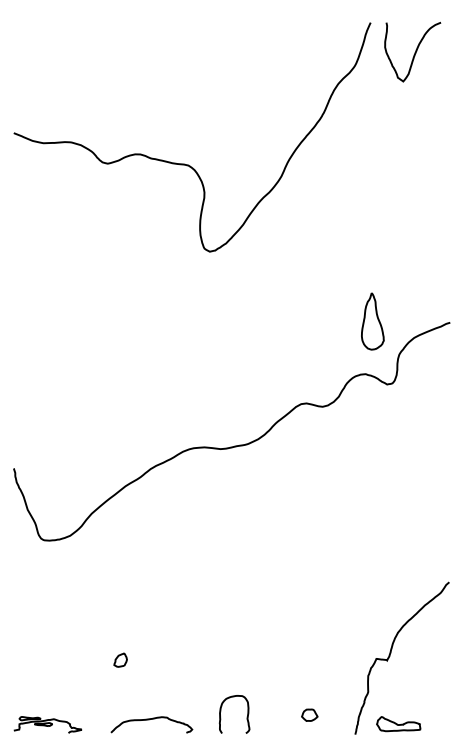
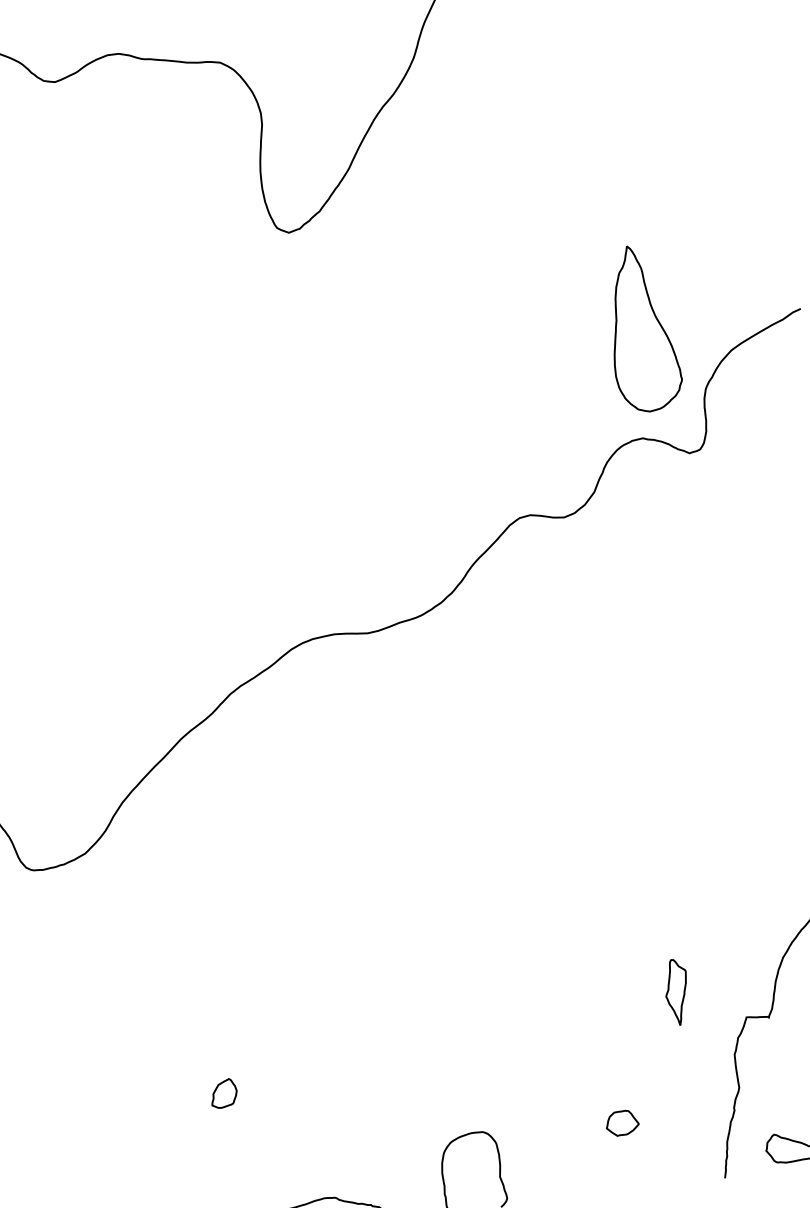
part: (372, 321) -> (641, 328), size x1.43
part: (344, 641) -> (676, 991), added
part: (309, 714) -> (621, 1121), moved

